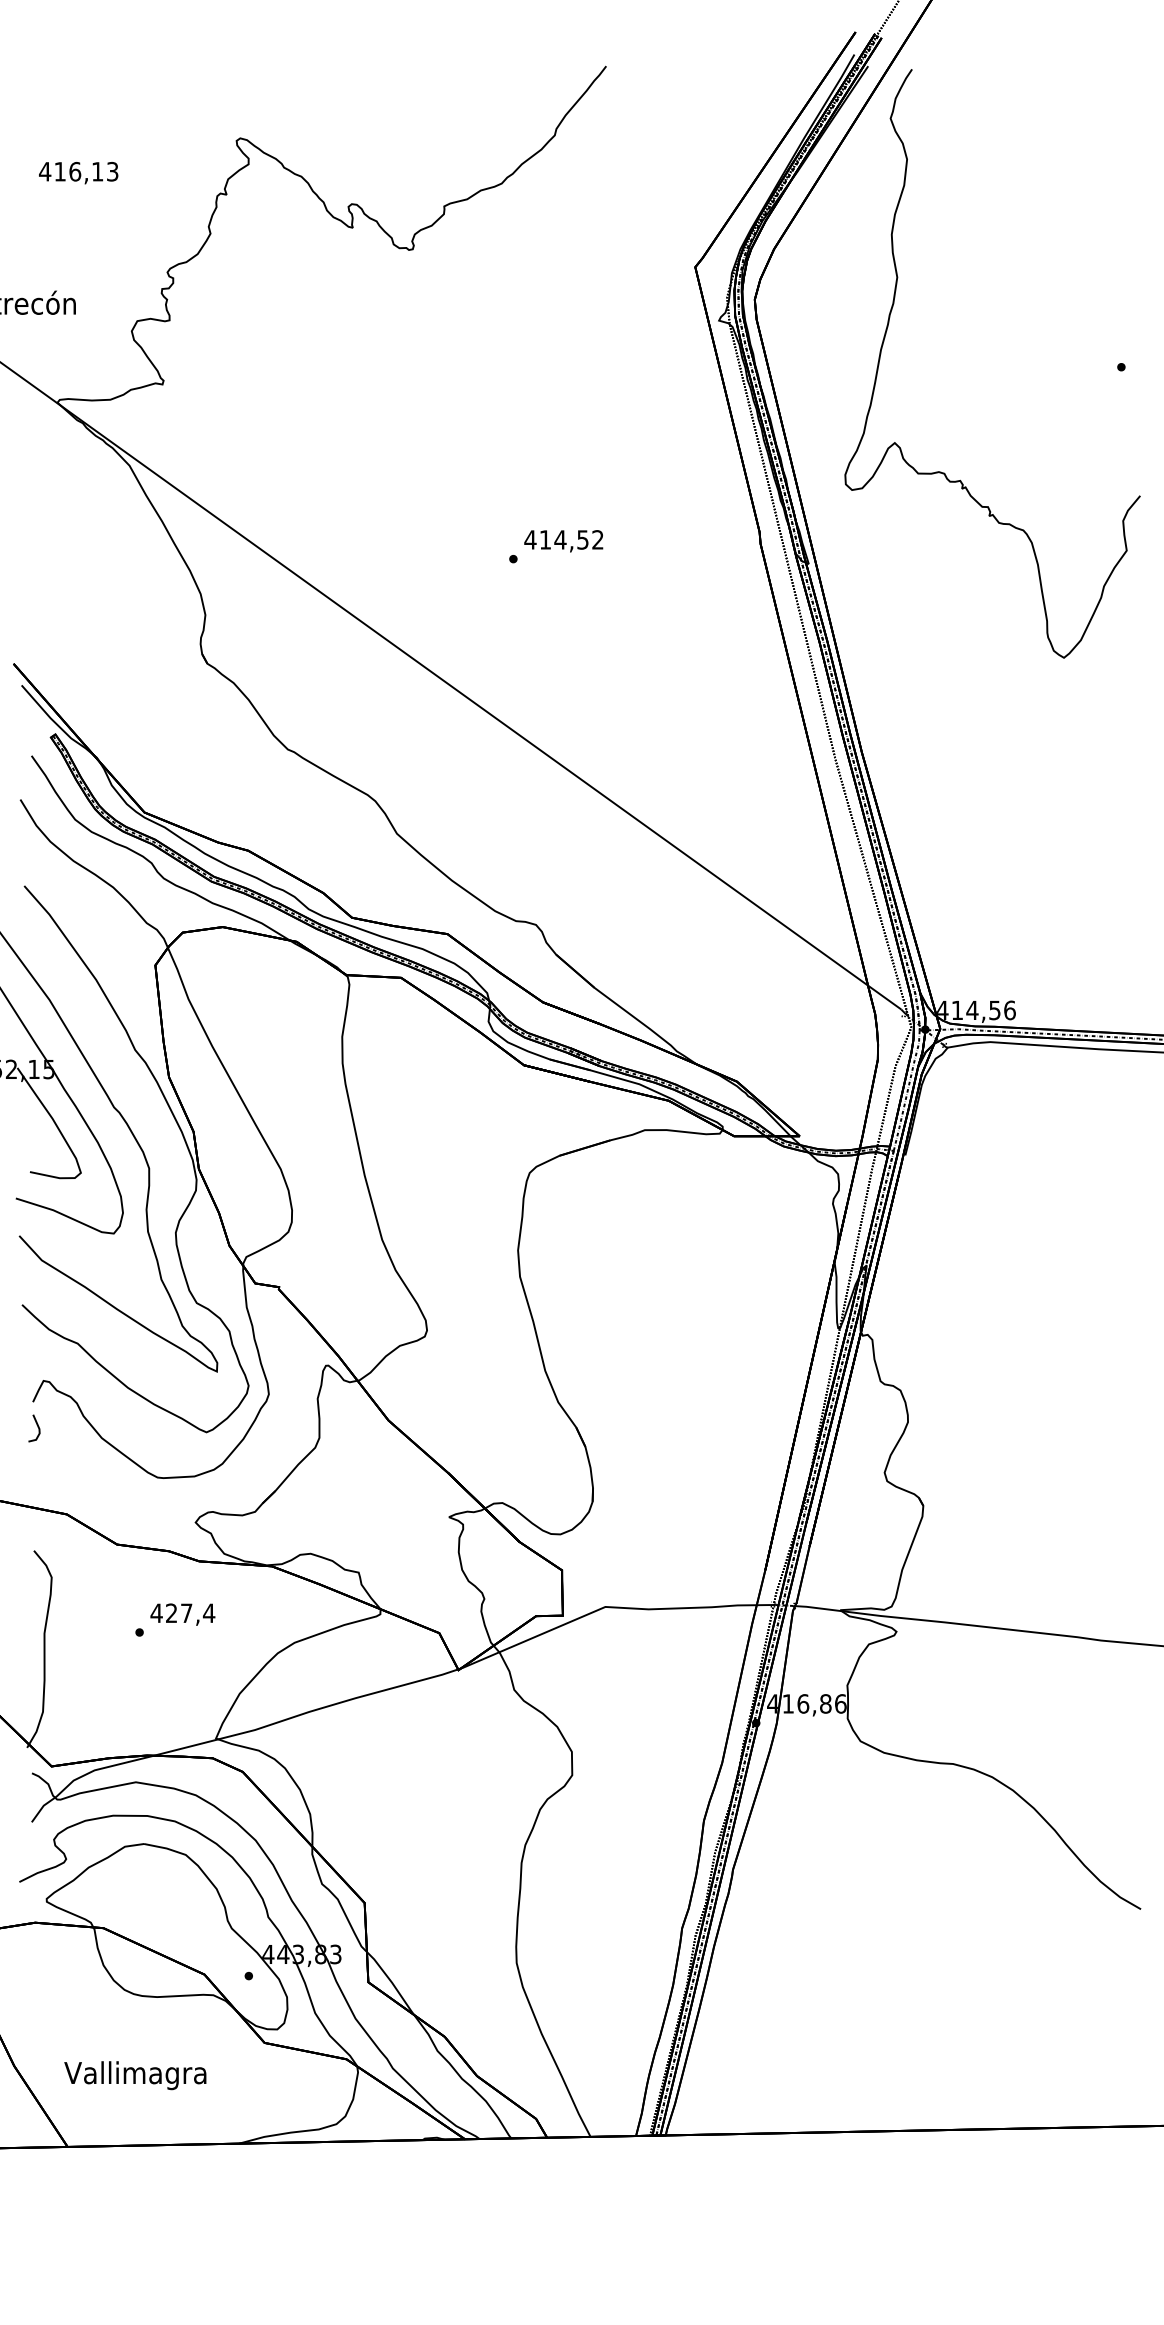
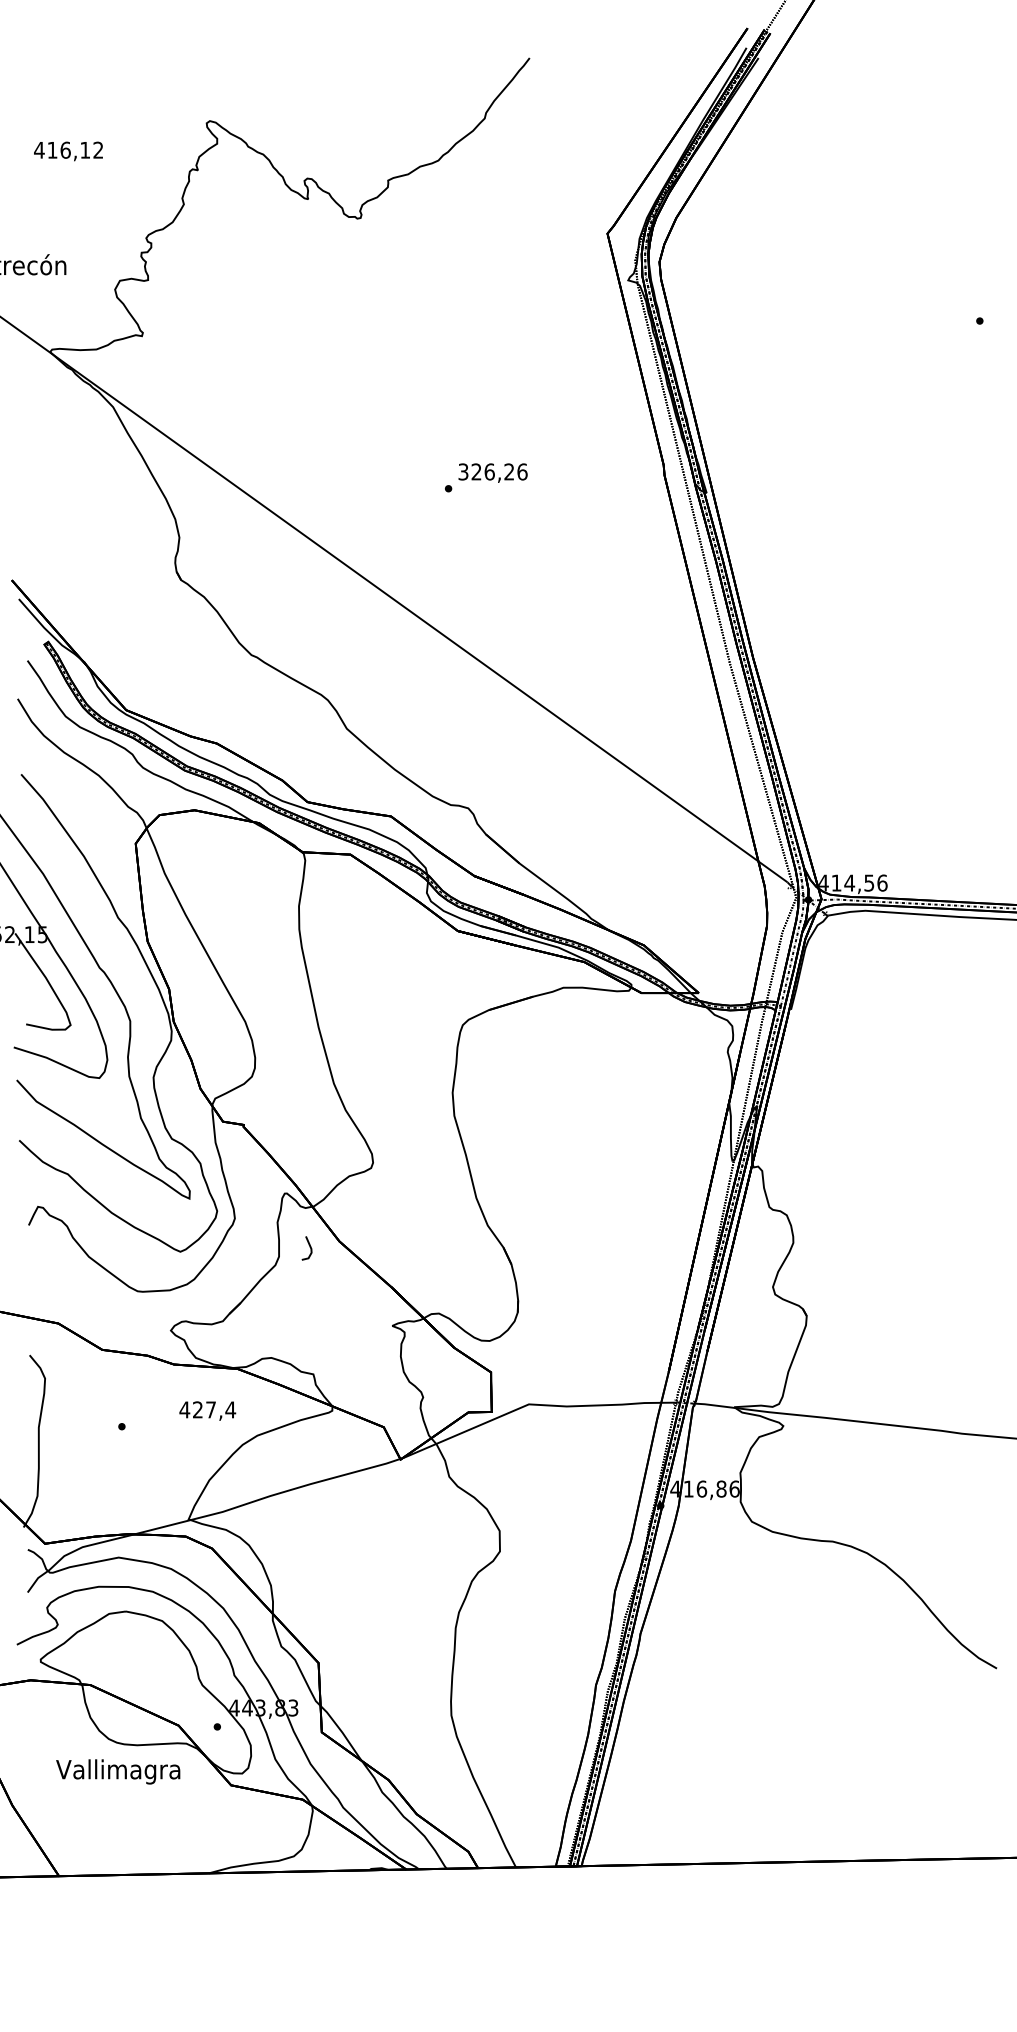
text: (112, 172) -> (98, 150), 416,13 -> 416,12
curve: (886, 335) -> (774, 293), removed
text: (563, 539) -> (492, 471), 414,52 -> 326,26
line: (37, 1427) -> (309, 1247), moved
text: (182, 1613) -> (207, 1410), moved
text: (135, 2075) -> (118, 1771), moved

